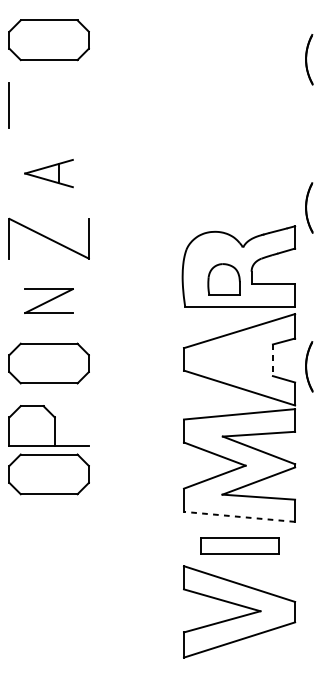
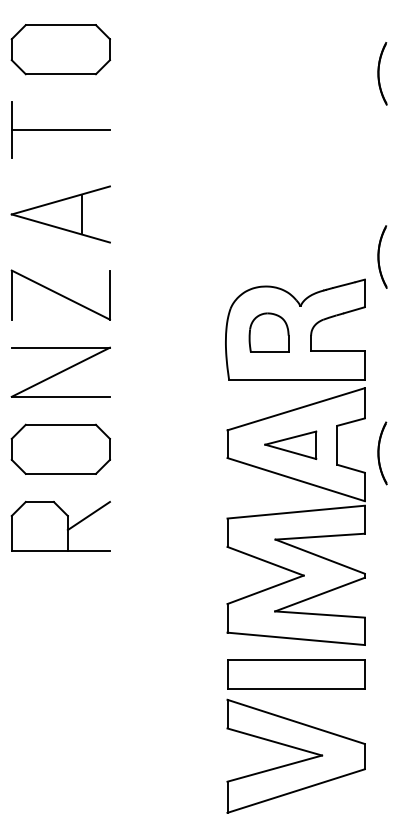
line: (48, 105) -> (60, 130), added
part: (48, 173) -> (60, 214), size x1.67
part: (223, 279) -> (268, 332), moved
part: (48, 300) -> (60, 371), size x1.67
part: (234, 359) -> (290, 444), added
line: (272, 360) -> (337, 445), dashed -> solid
line: (71, 417) -> (88, 515), added
part: (48, 473) -> (60, 585), removed
line: (239, 516) -> (296, 638), dashed -> solid
part: (239, 545) -> (296, 674), size x1.43

